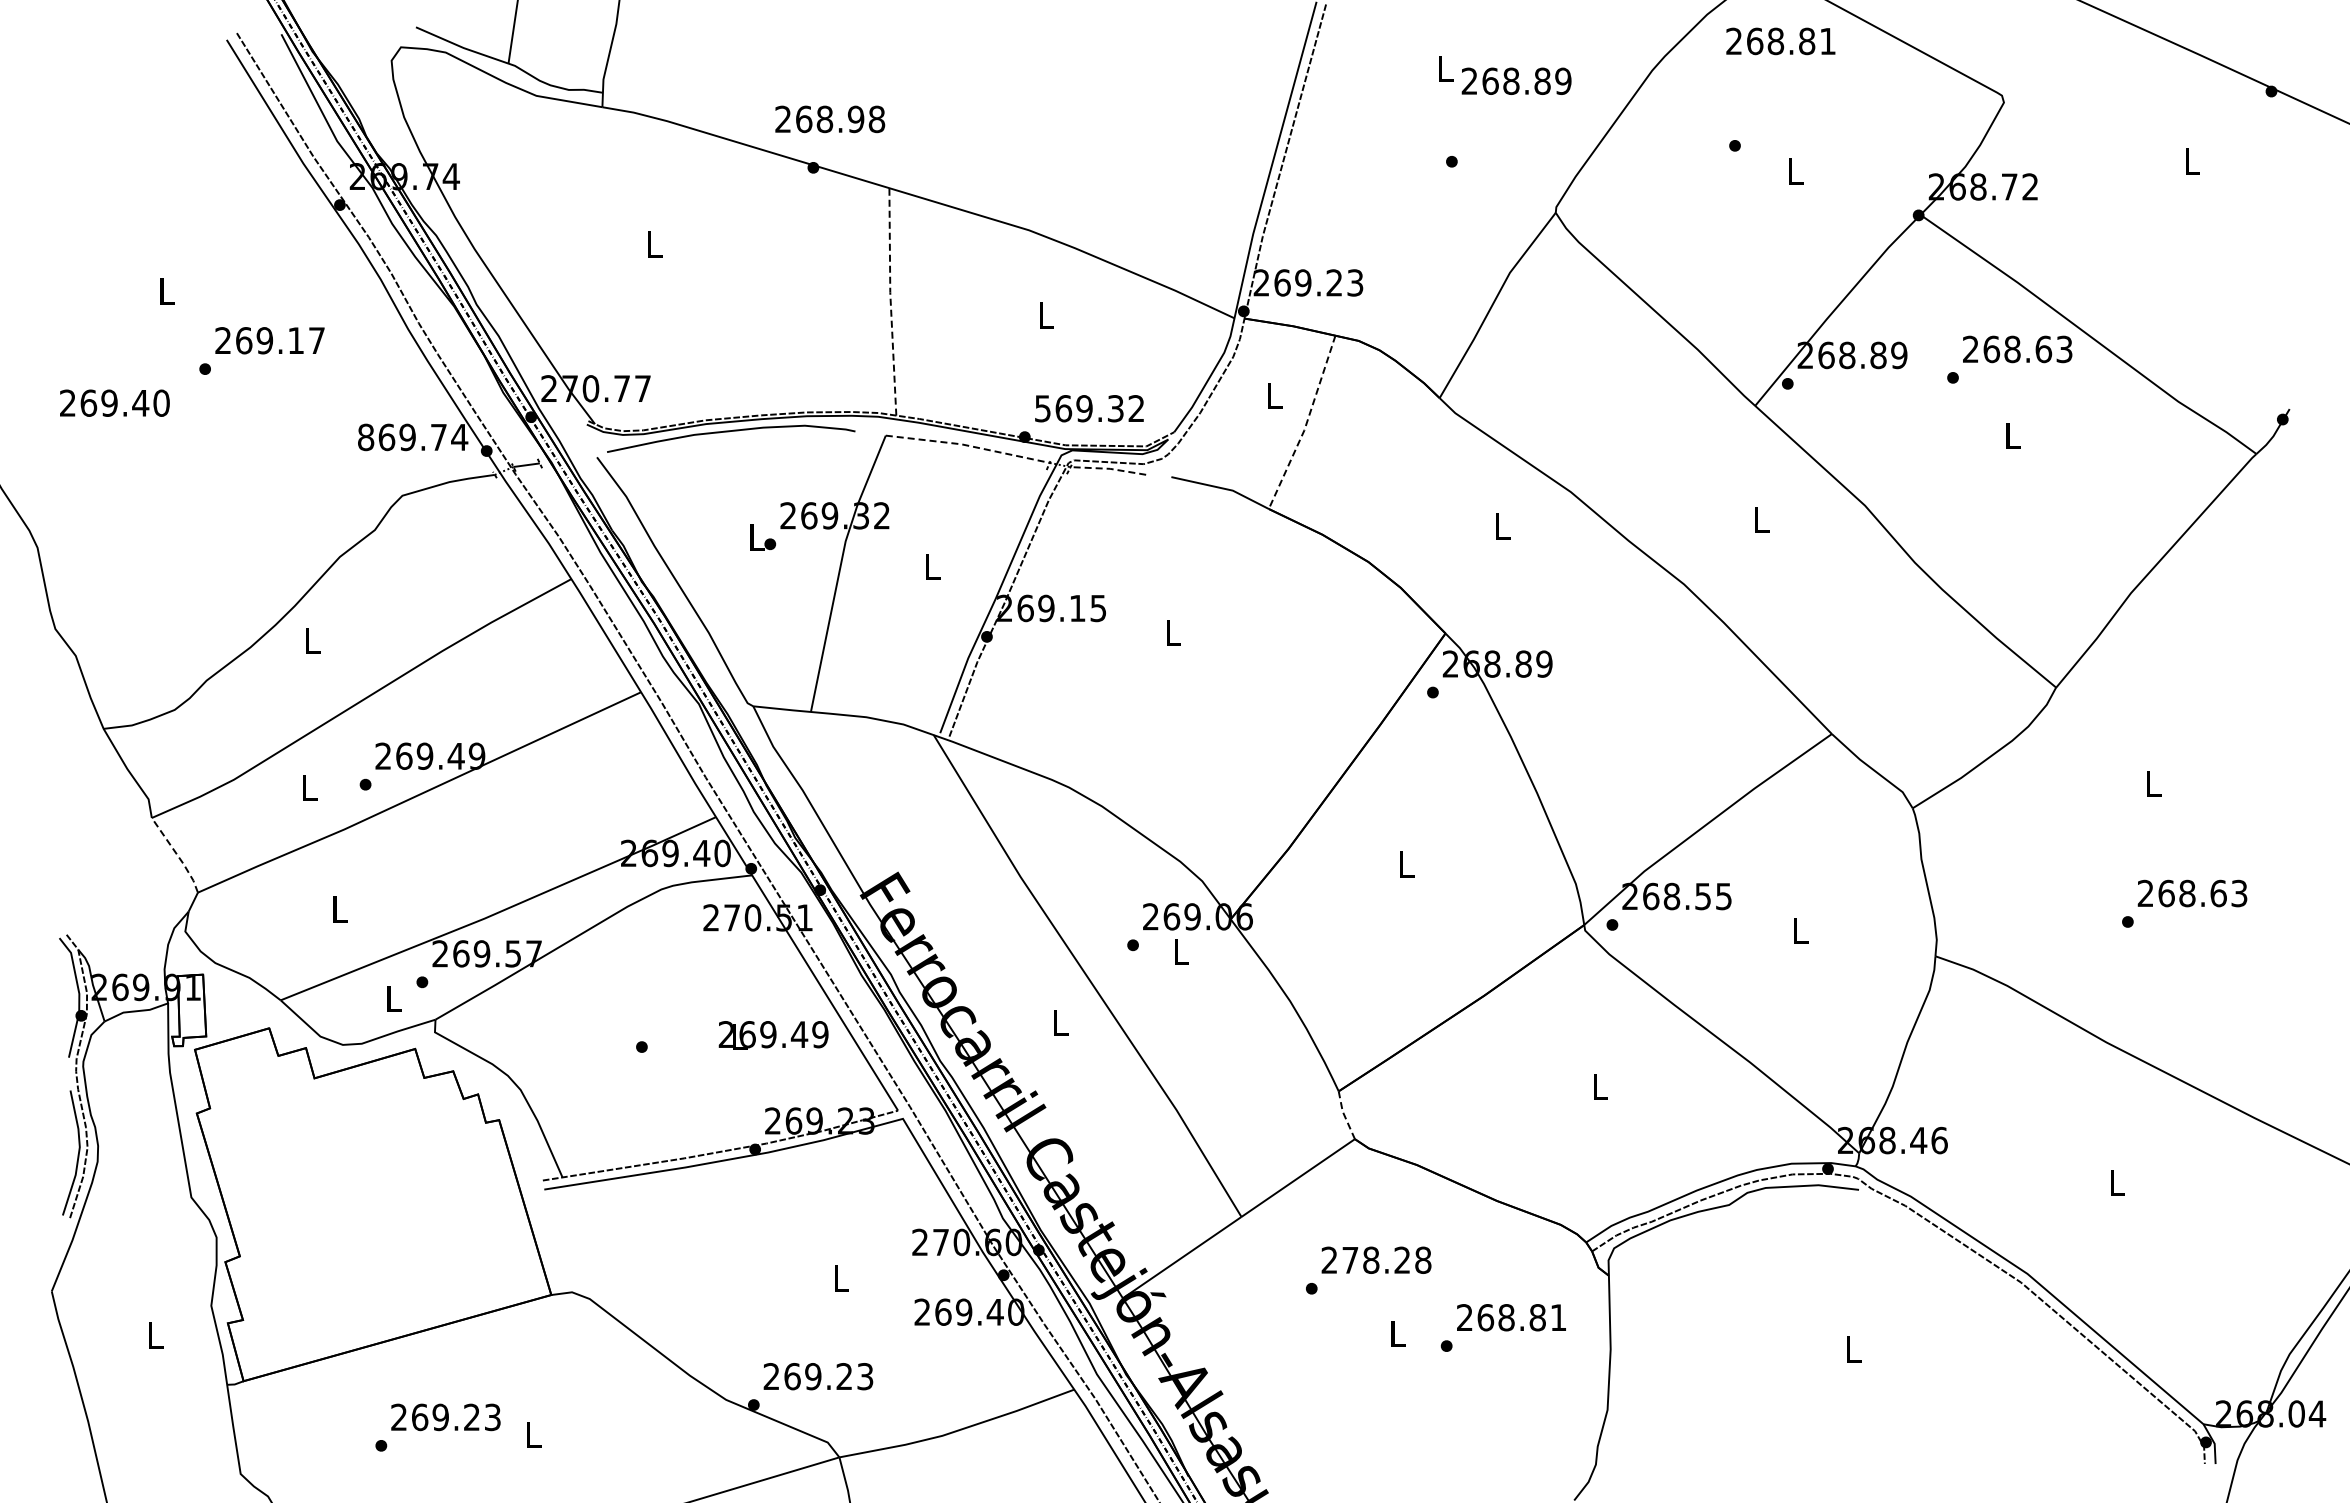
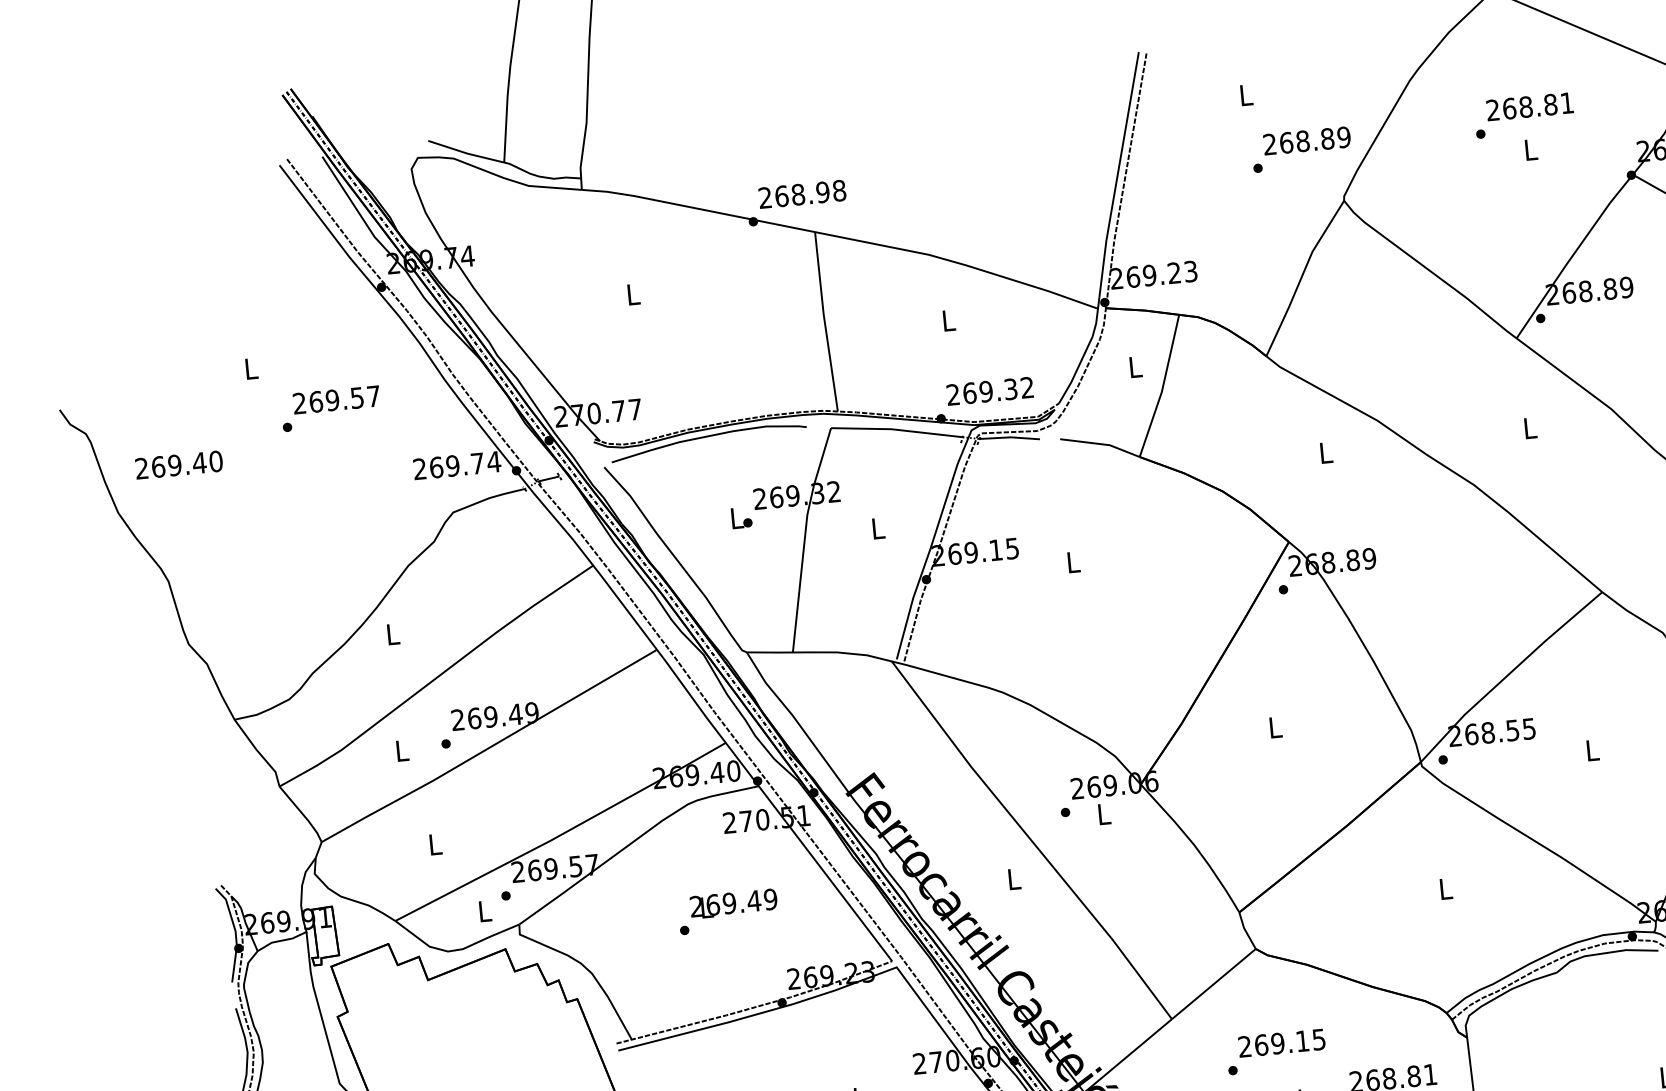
text: (1780, 41) -> (1529, 106), moved
text: (1516, 80) -> (1306, 140), moved
text: (830, 119) -> (802, 194), moved
line: (890, 301) -> (824, 321), dashed -> solid
text: (295, 340) -> (356, 397), 269.17 -> 269.57
text: (114, 402) -> (178, 464), moved
text: (1042, 408) -> (952, 394), 569.32 -> 269.32
line: (1306, 424) -> (1163, 387), dashed -> solid
text: (366, 437) -> (420, 469), 869.74 -> 269.74
line: (968, 445) -> (897, 429), dashed -> solid
line: (1109, 468) -> (1010, 437), dashed -> solid
line: (177, 854) -> (302, 813), dashed -> solid
text: (773, 1035) -> (733, 903), moved
line: (1344, 1115) -> (1245, 931), dashed -> solid
text: (1386, 1259) -> (1289, 1041), 278.28 -> 269.15

